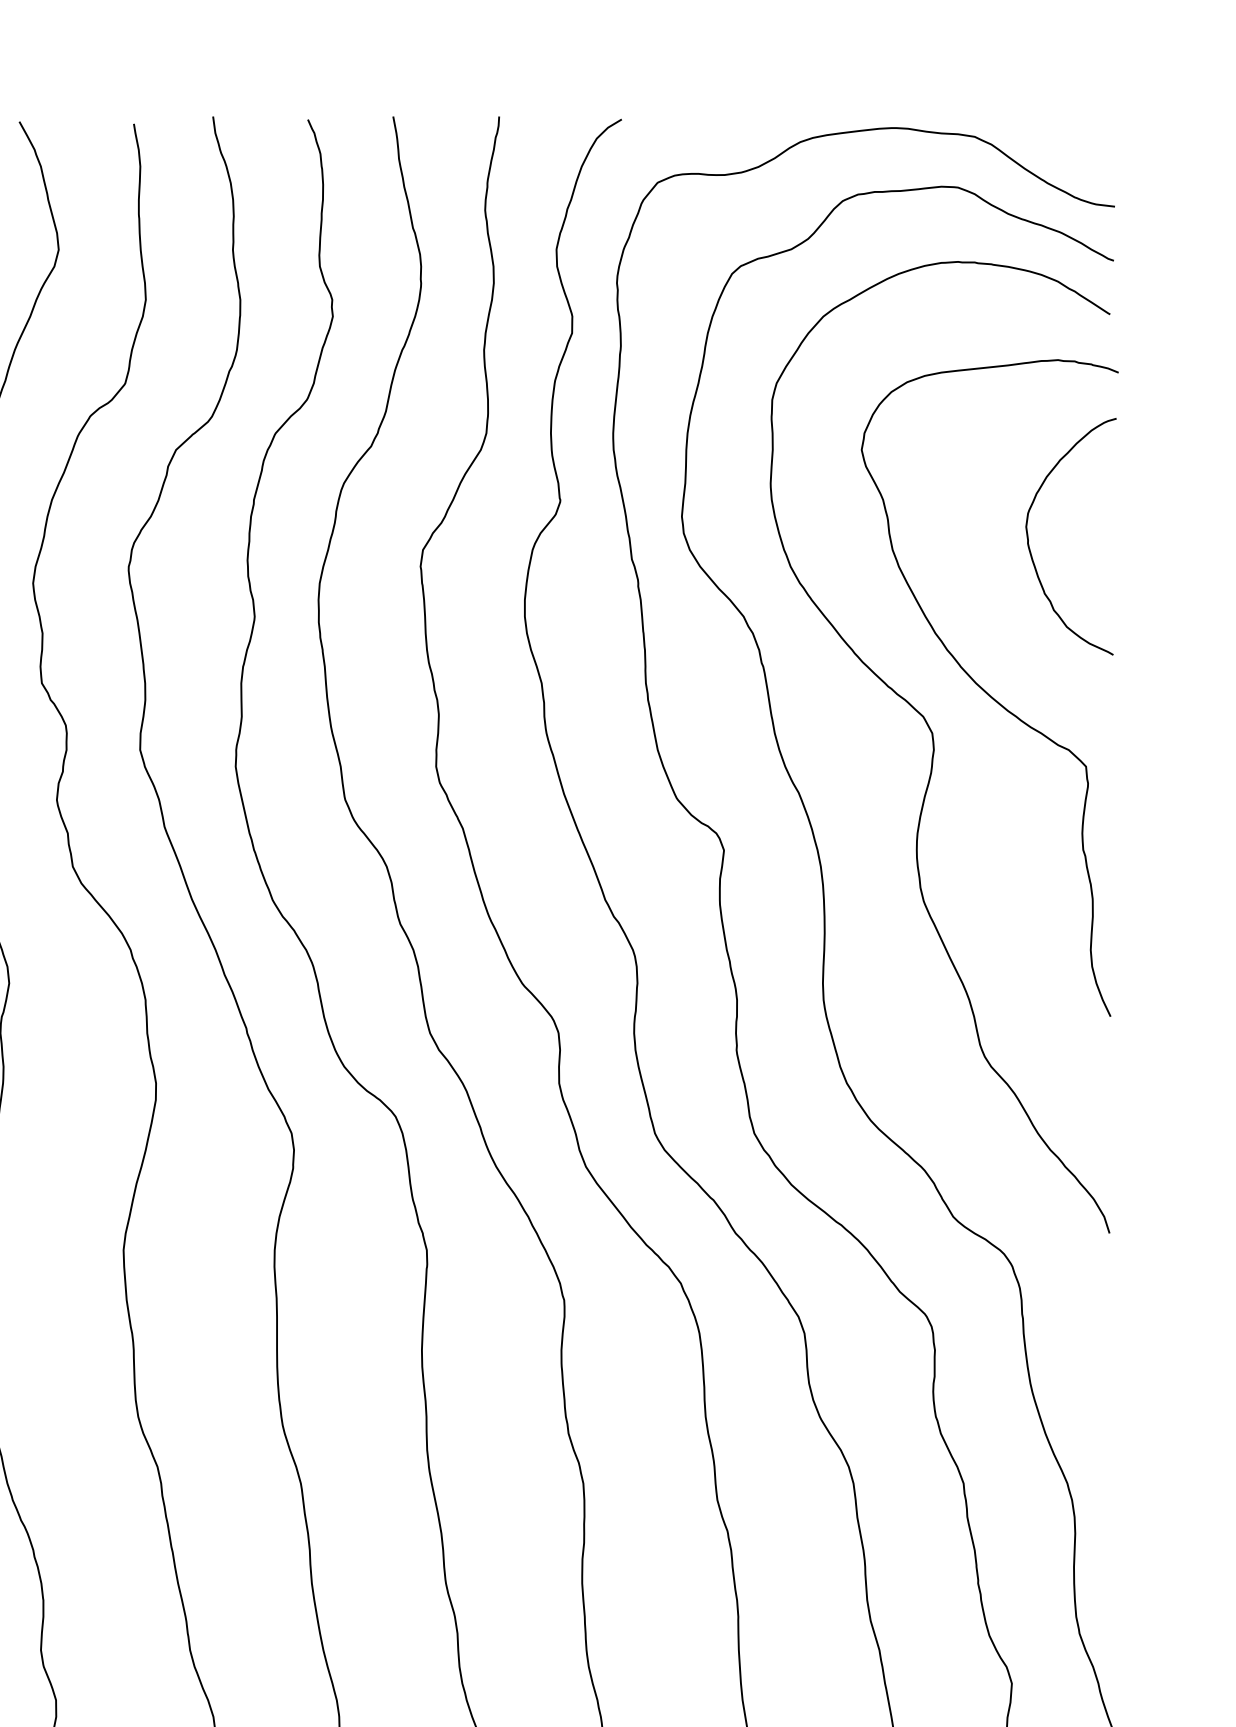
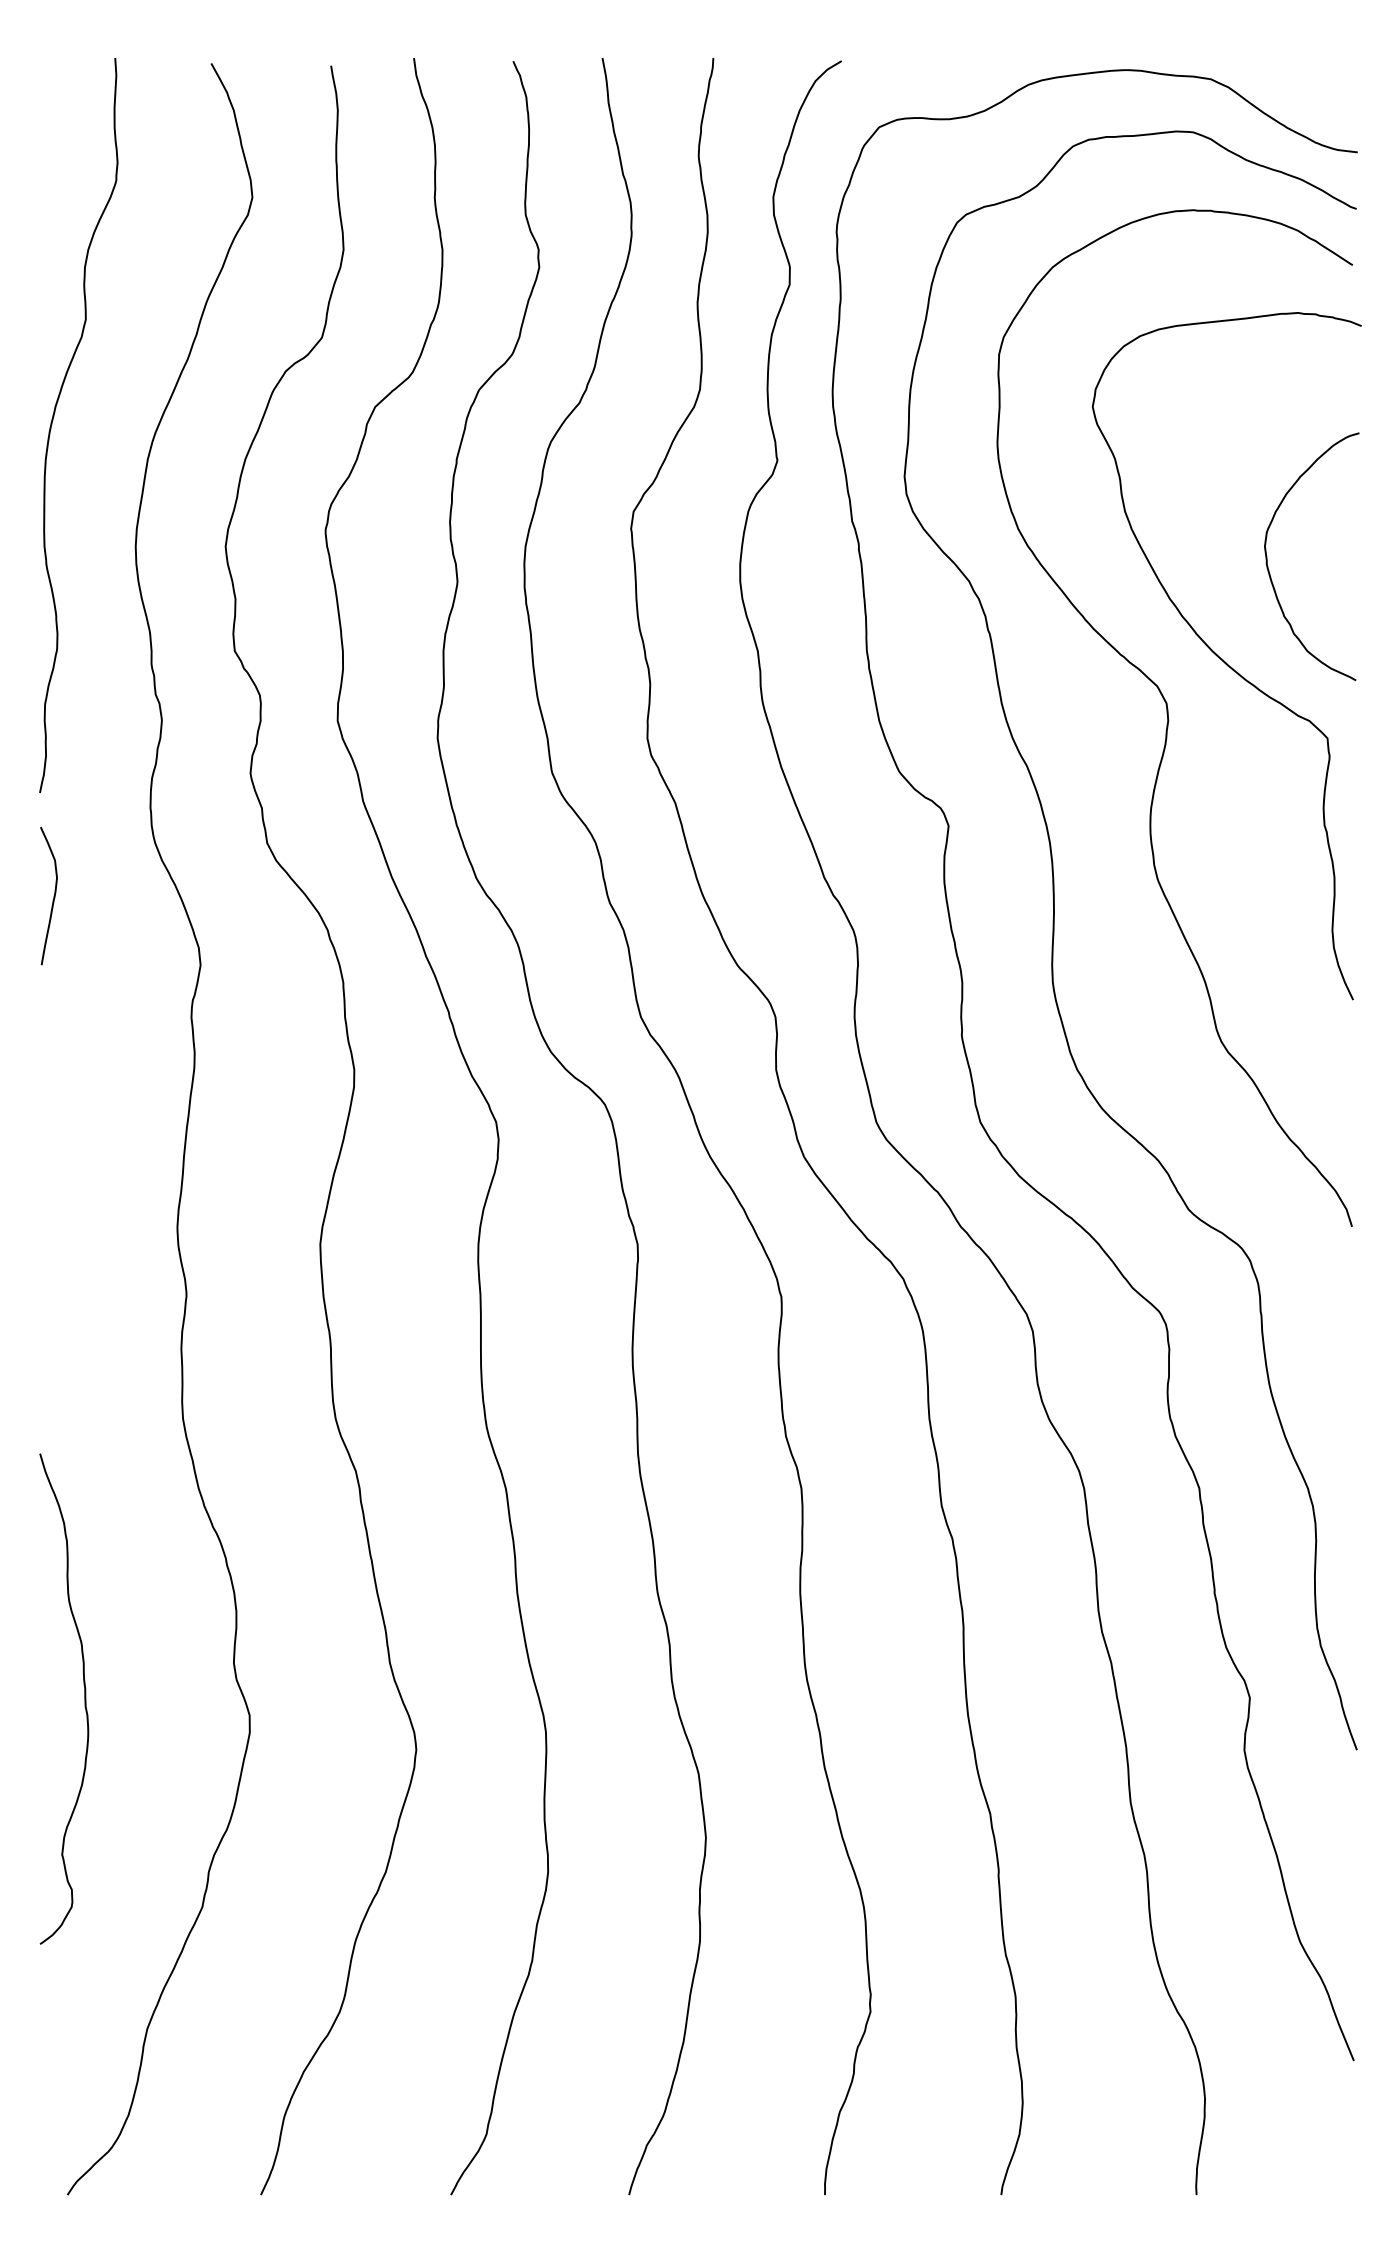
curve: (1028, 536) -> (1267, 556), moved

